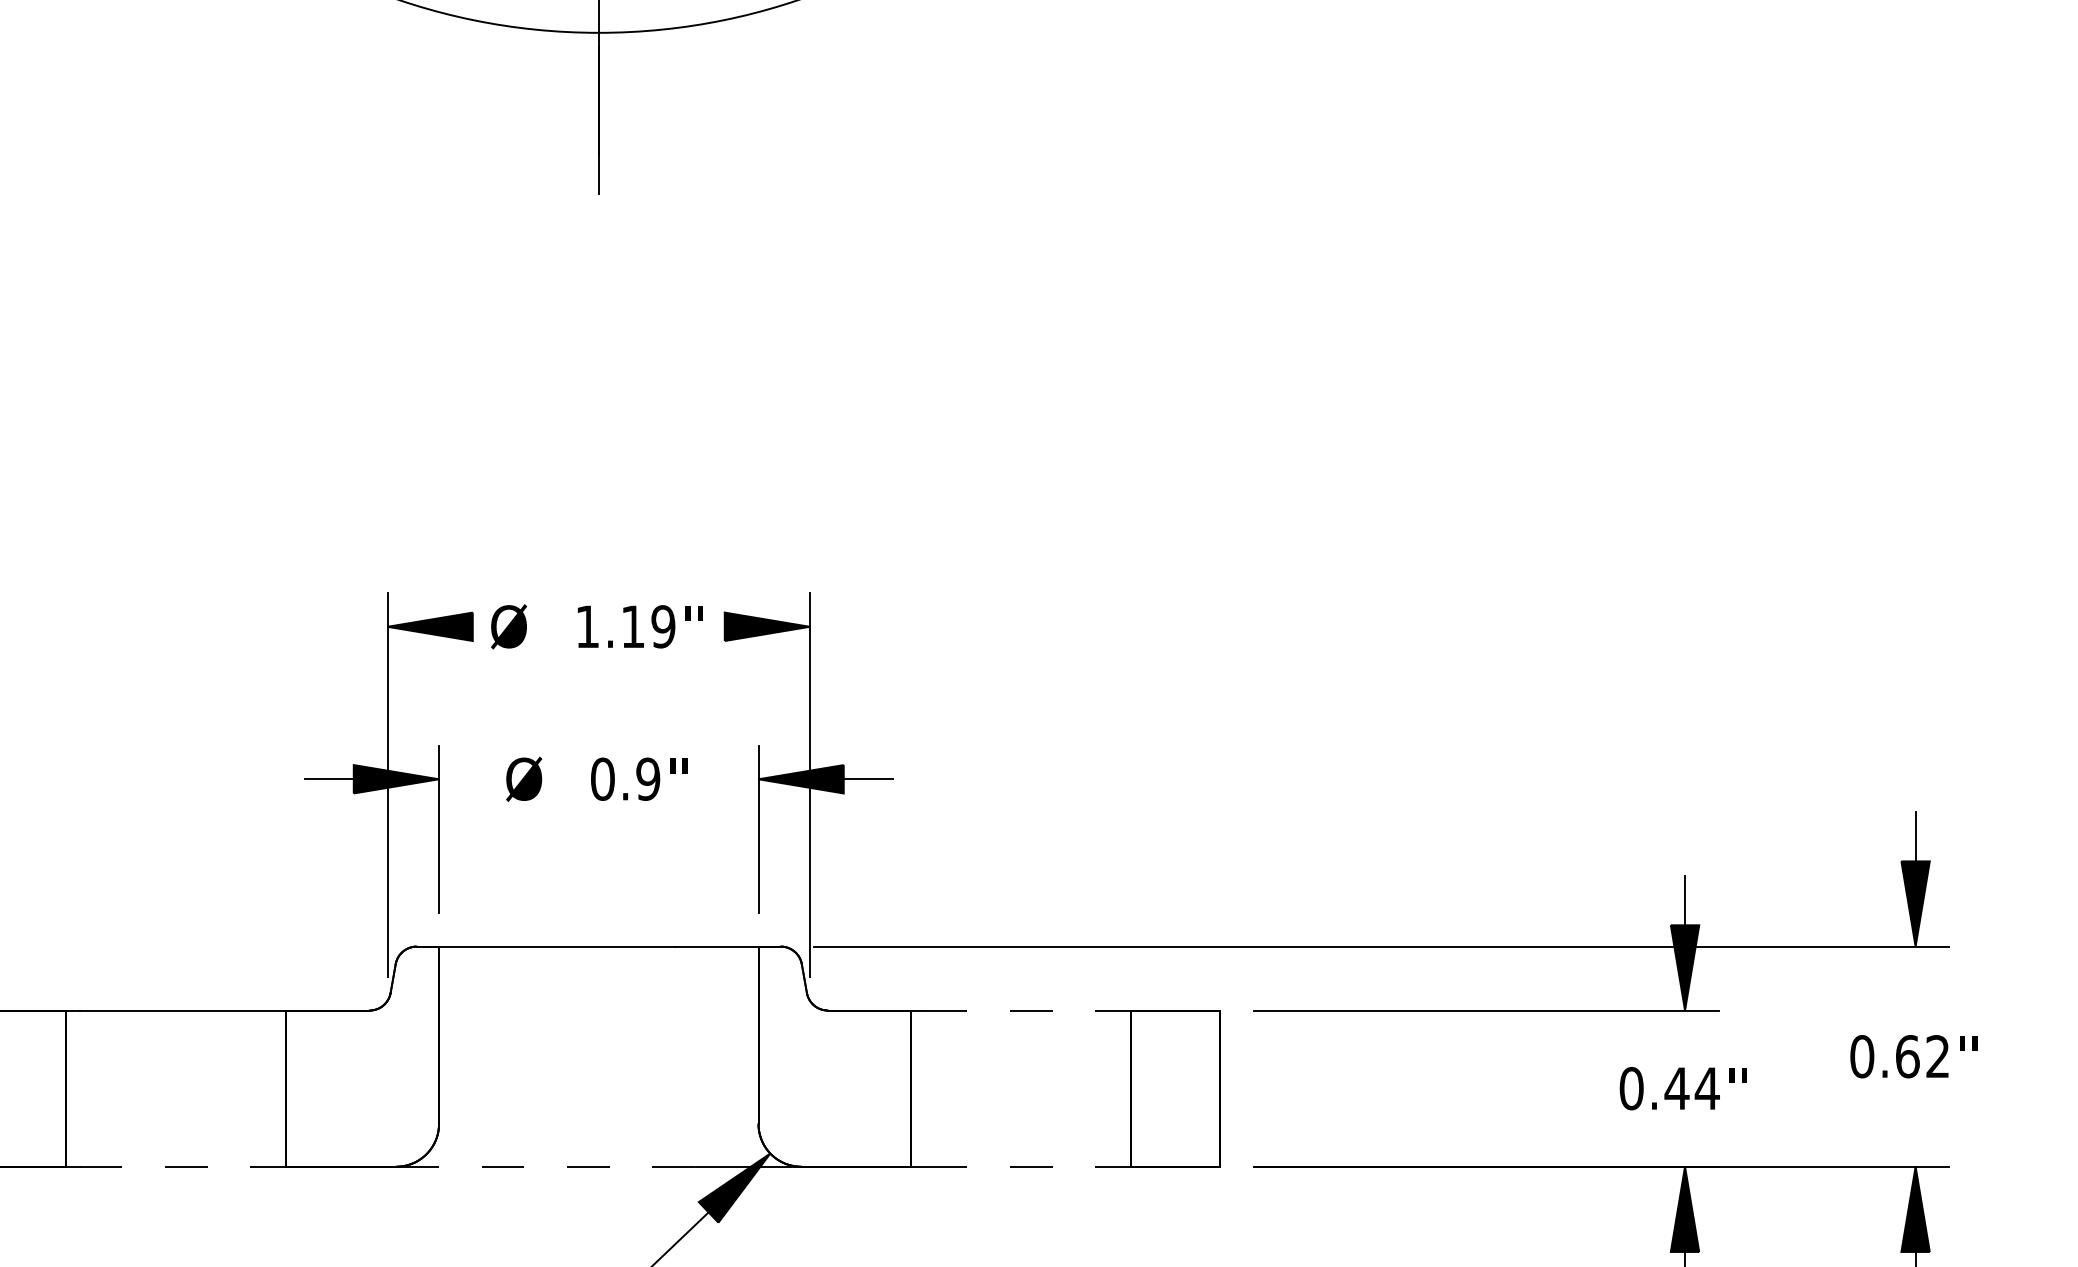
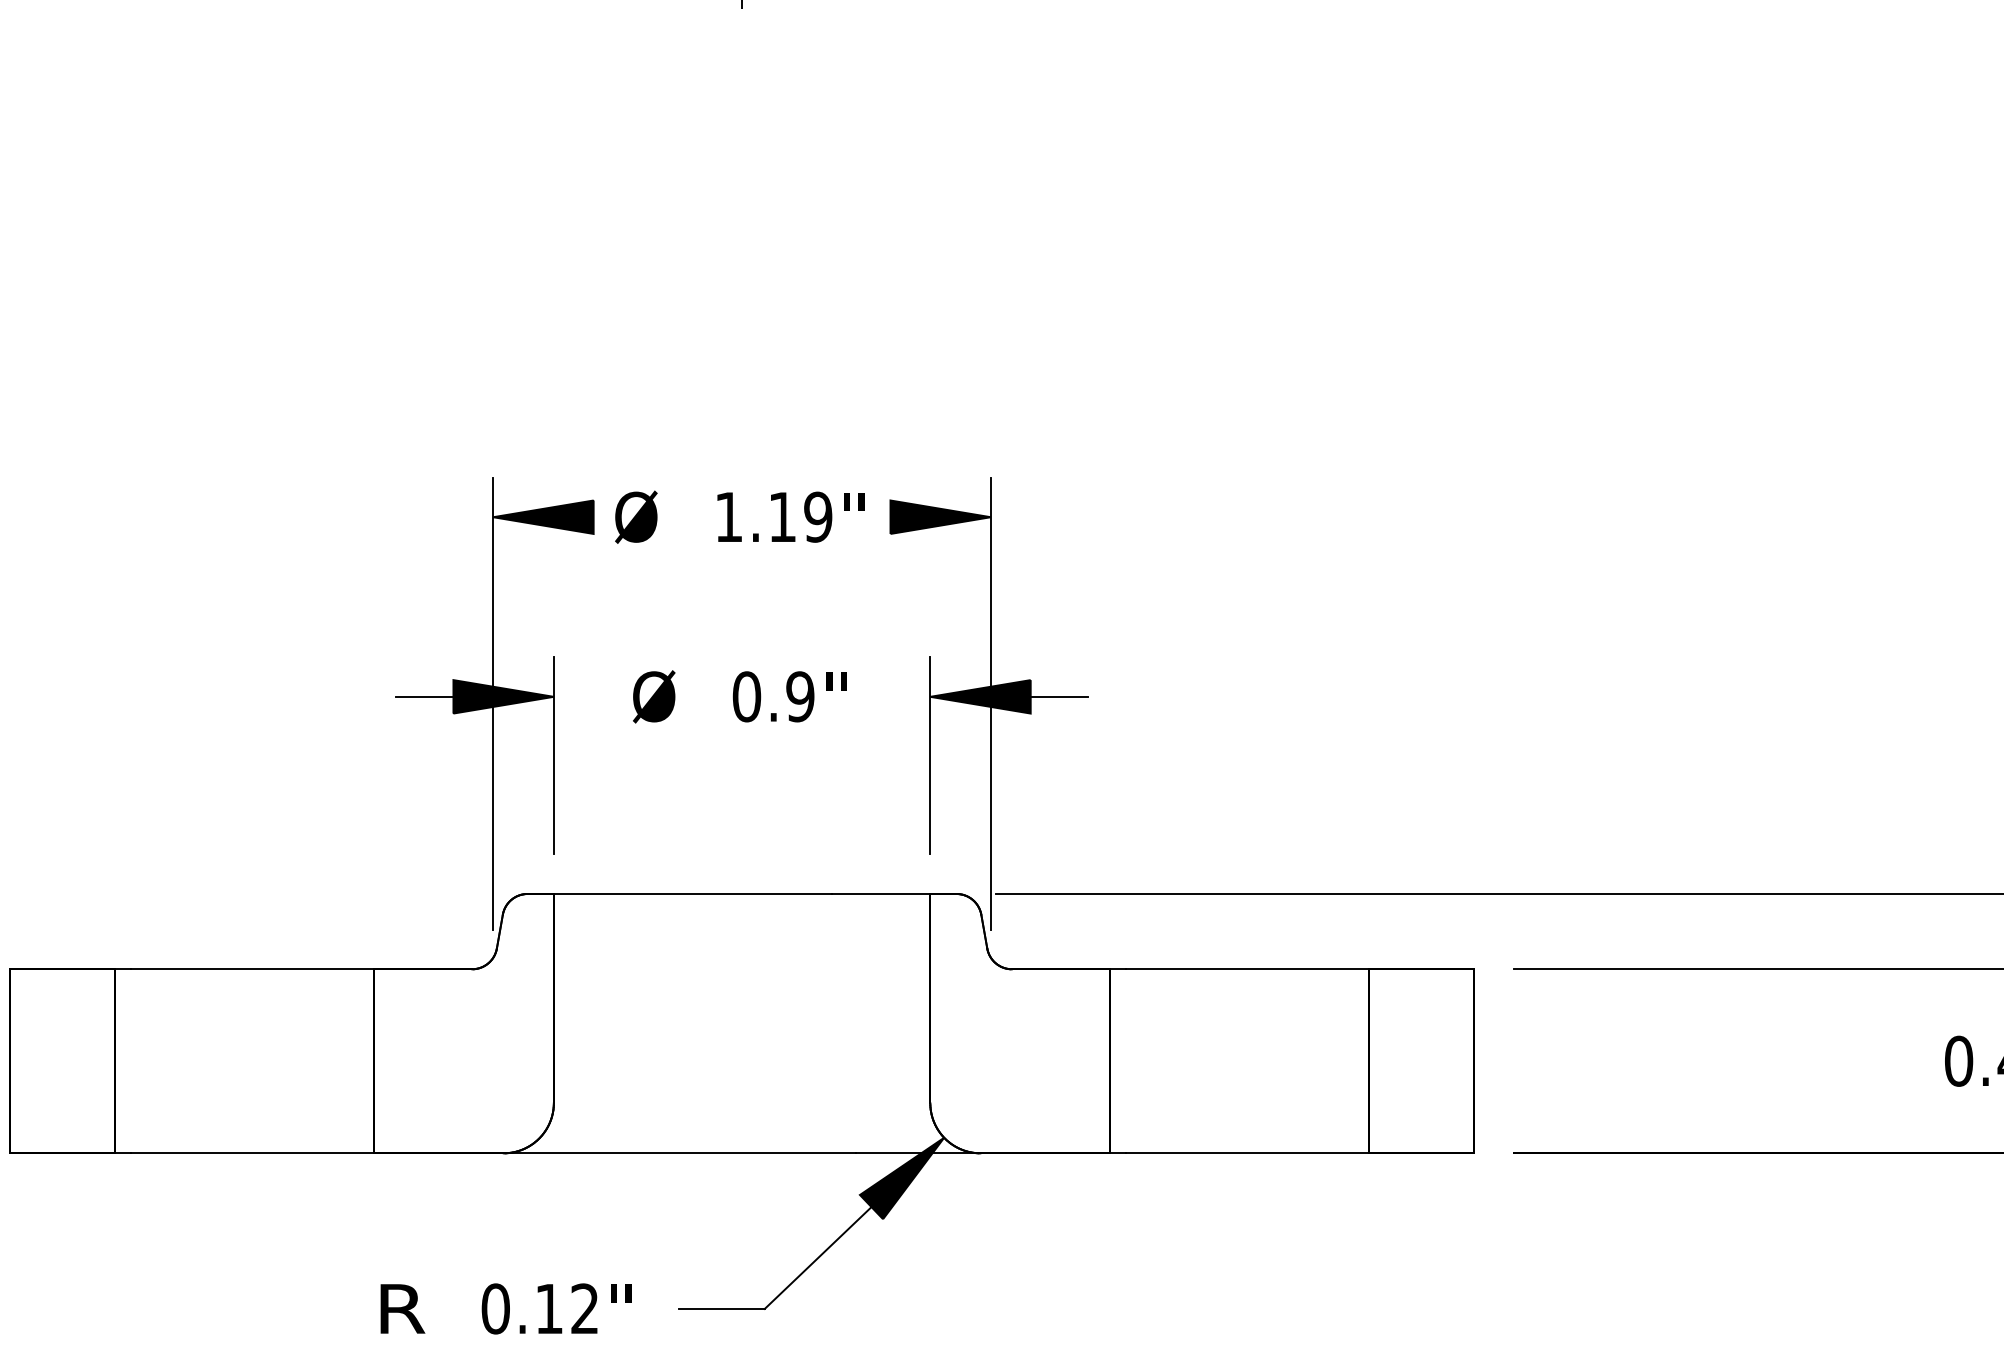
line: (1028, 1010) -> (1248, 969), dashed -> solid
line: (183, 1166) -> (252, 1153), dashed -> solid
line: (546, 1166) -> (680, 1153), dashed -> solid
line: (1028, 1166) -> (1248, 1153), dashed -> solid

